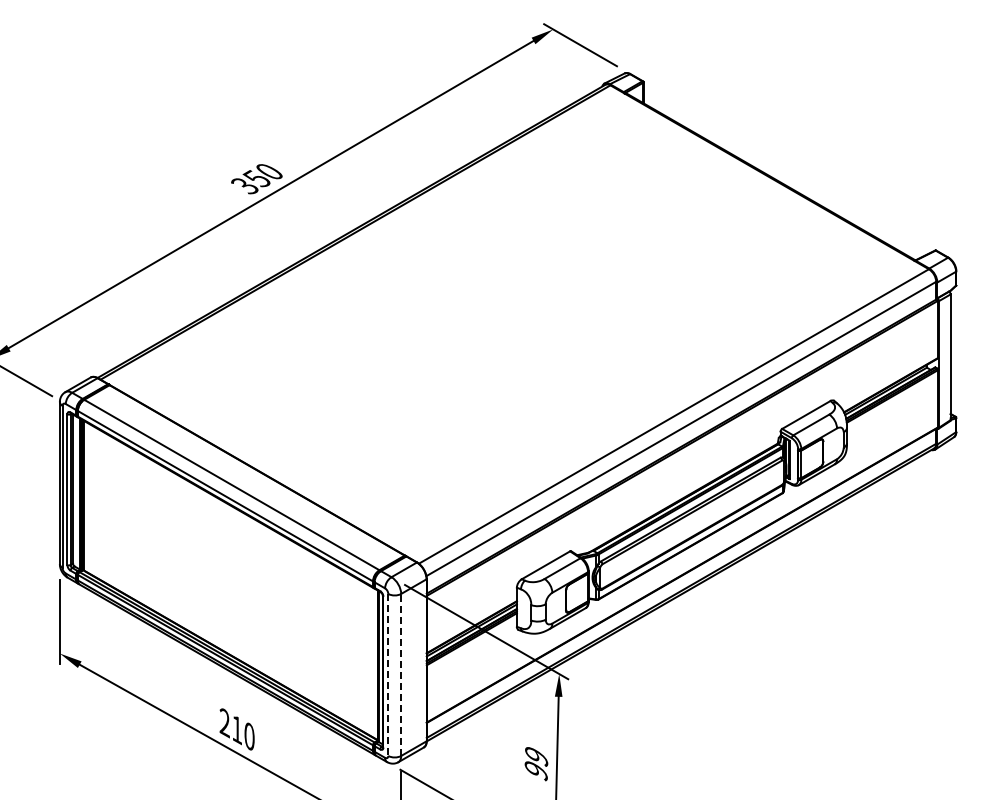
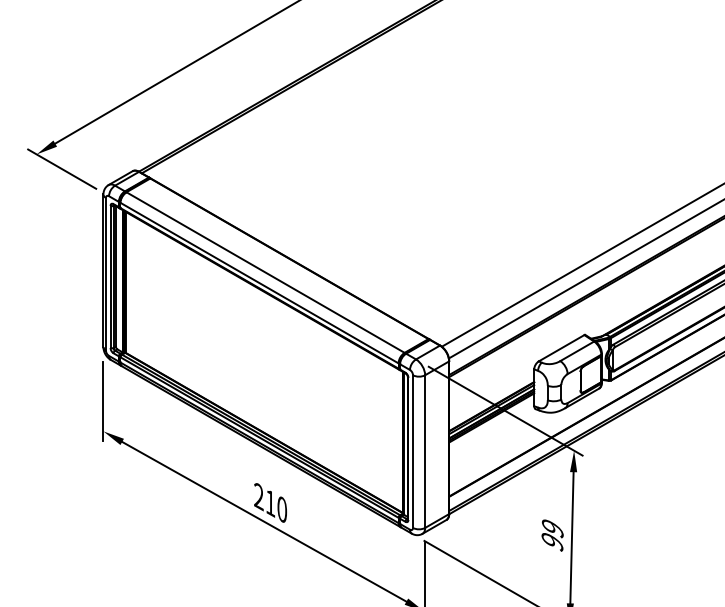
line: (401, 674) -> (425, 451), dashed -> solid
line: (388, 675) -> (413, 452), dashed -> solid

